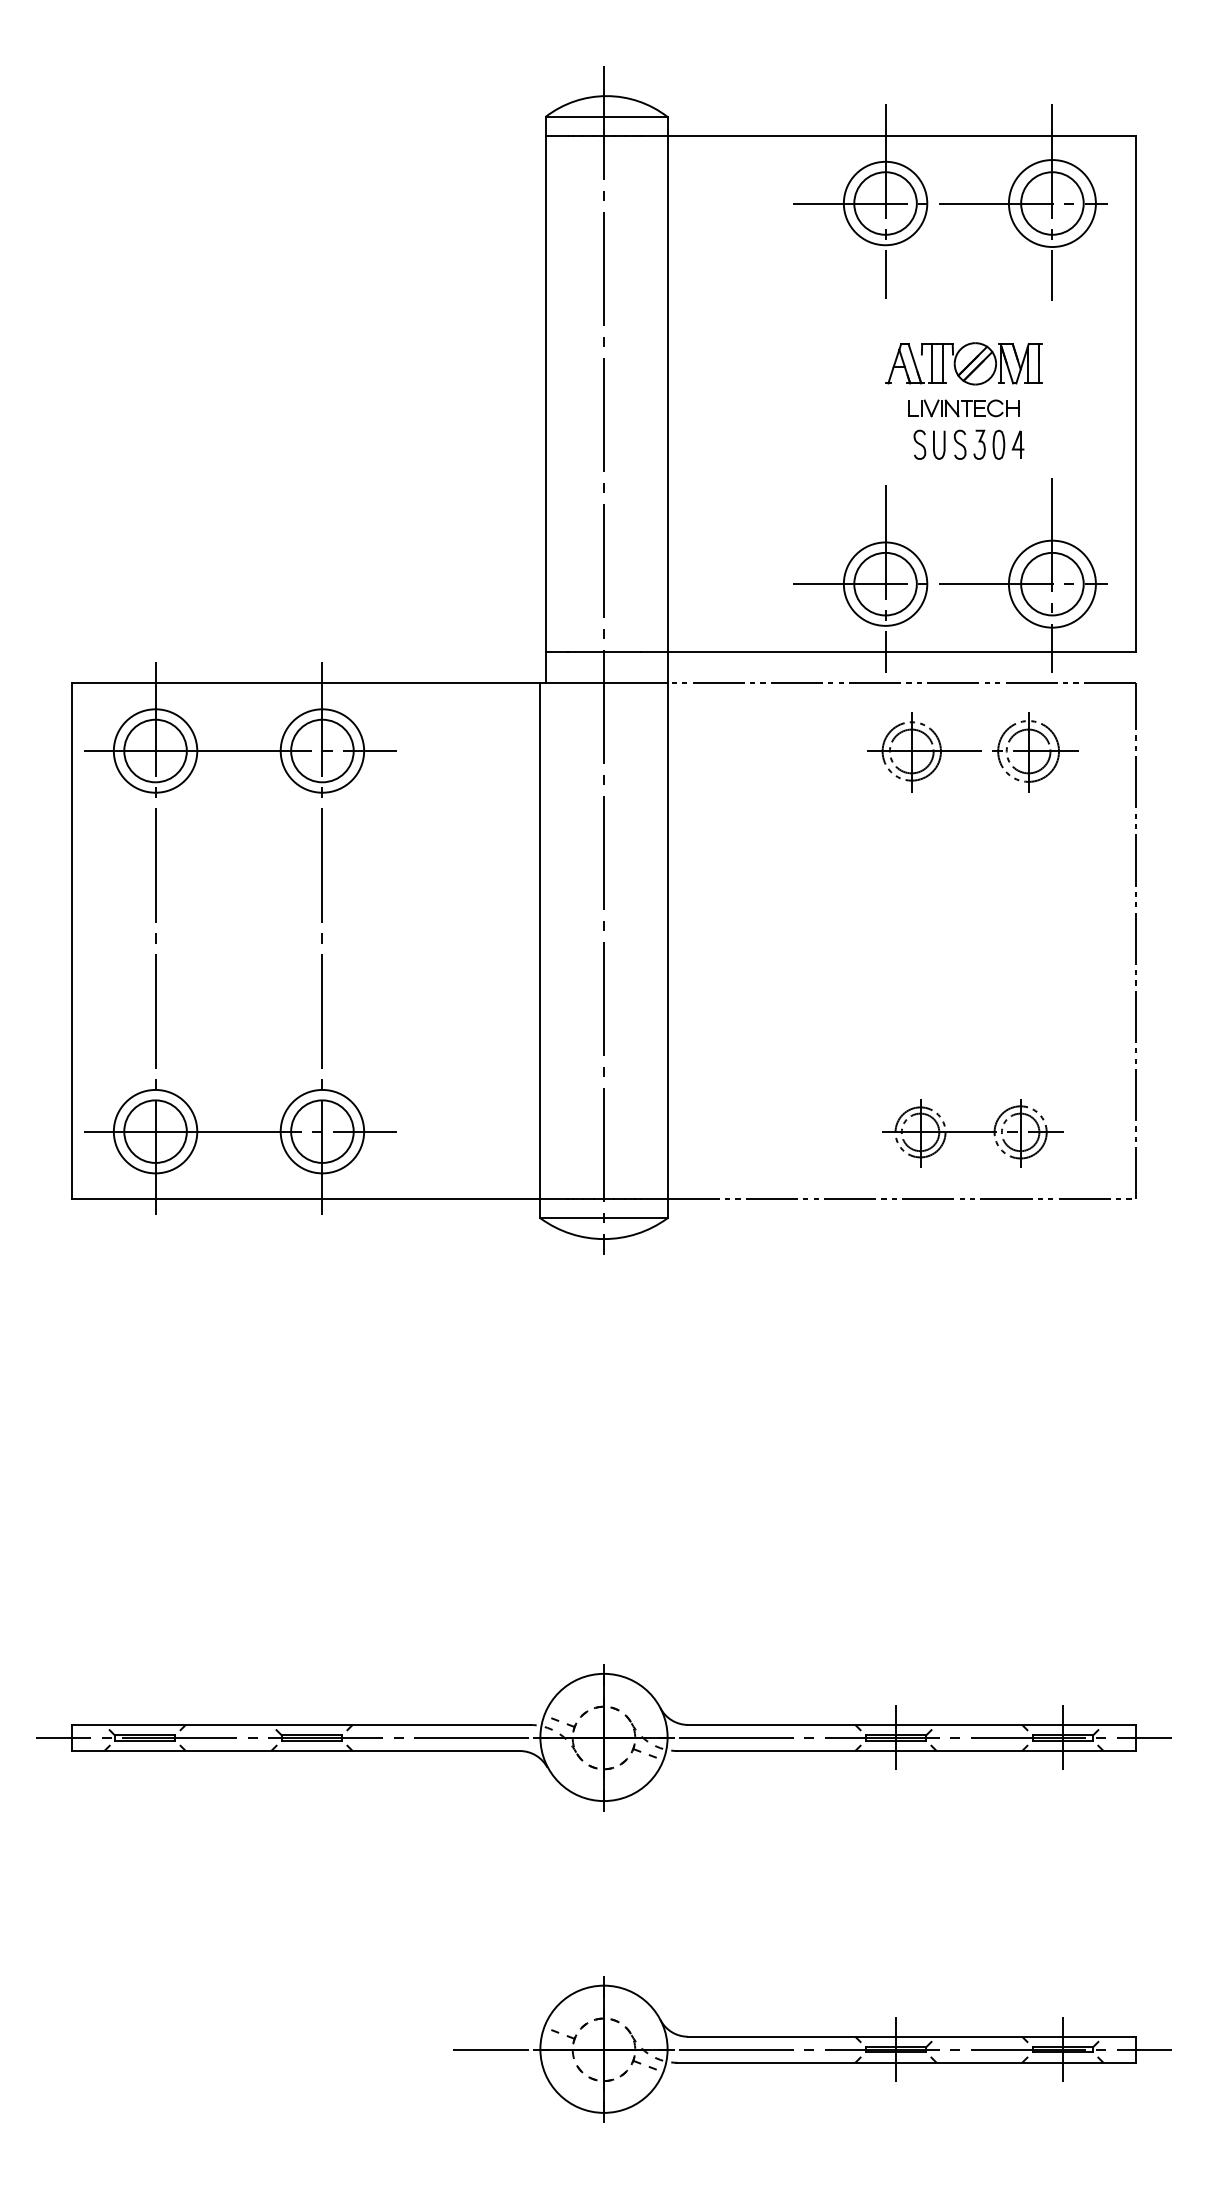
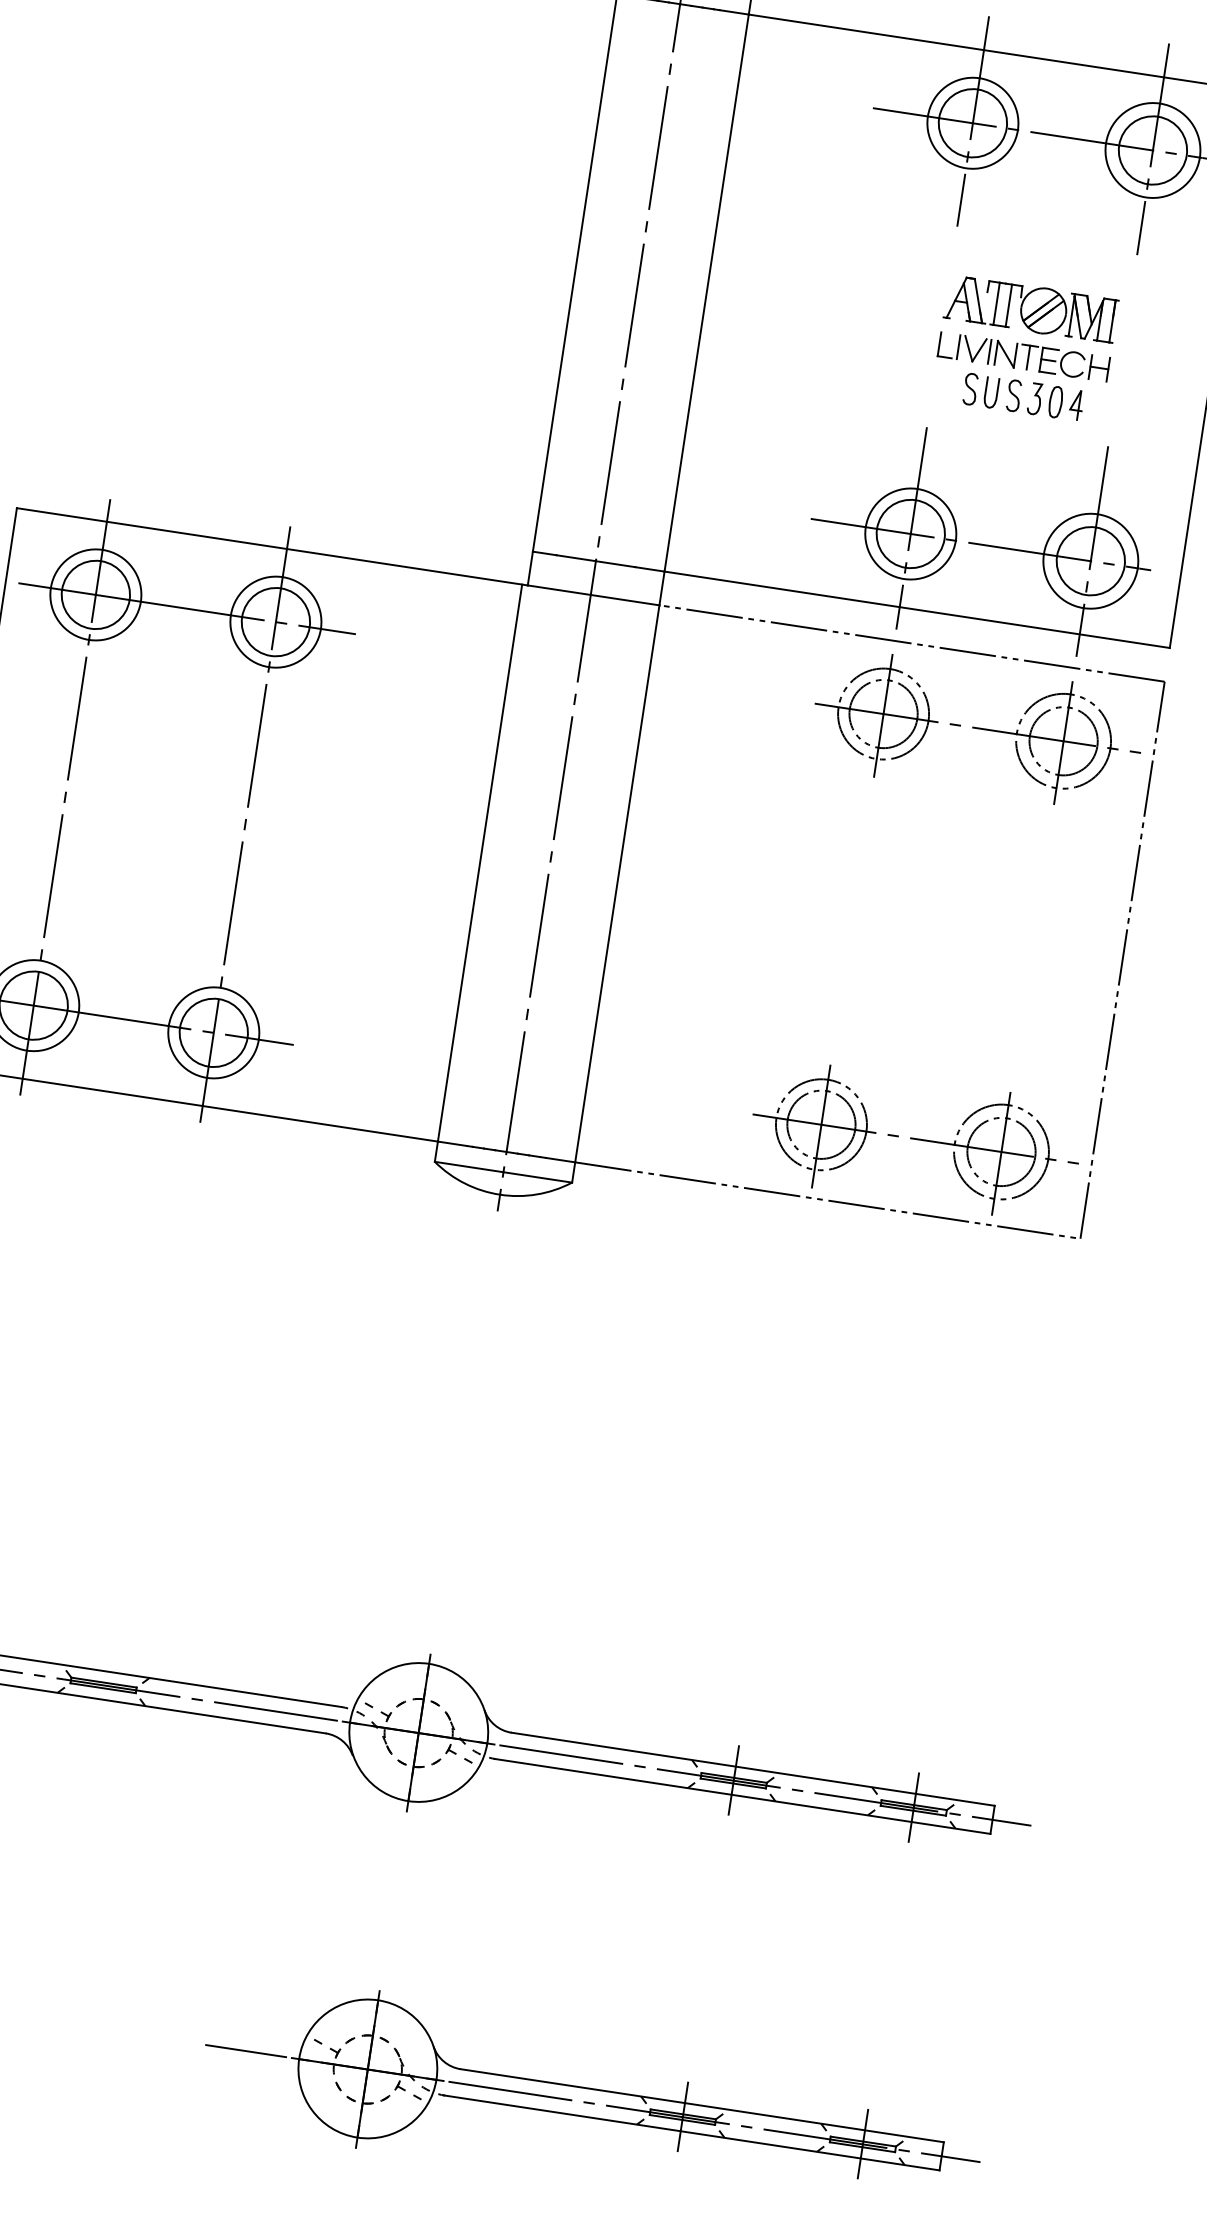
part: (963, 408) -> (1023, 357), size x1.43
part: (972, 752) -> (977, 729), size x1.43
part: (972, 1133) -> (914, 1140), size x1.67

